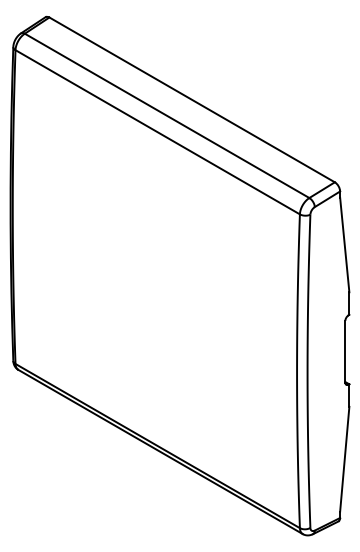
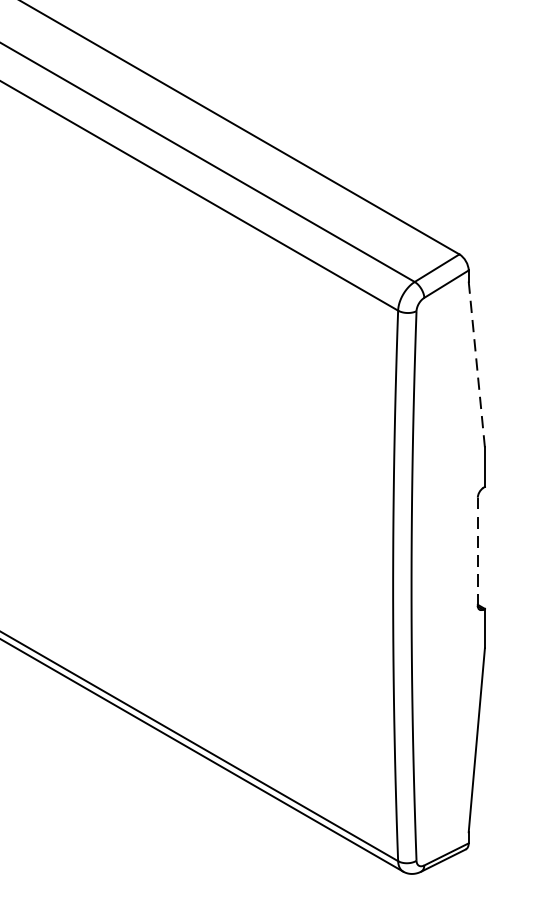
line: (344, 245) -> (476, 365), solid -> dashed
line: (345, 351) -> (478, 551), solid -> dashed

